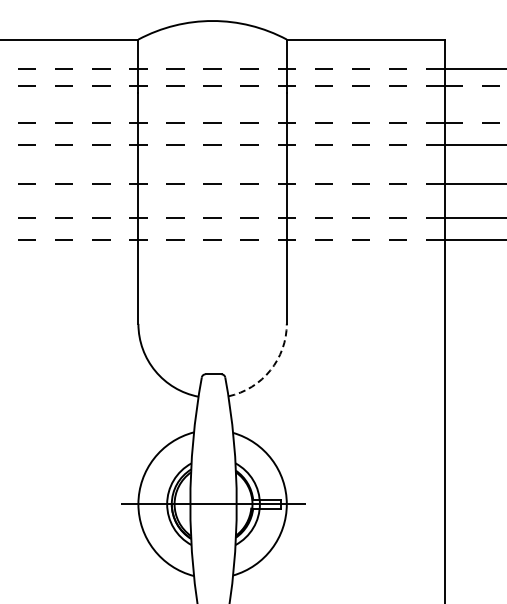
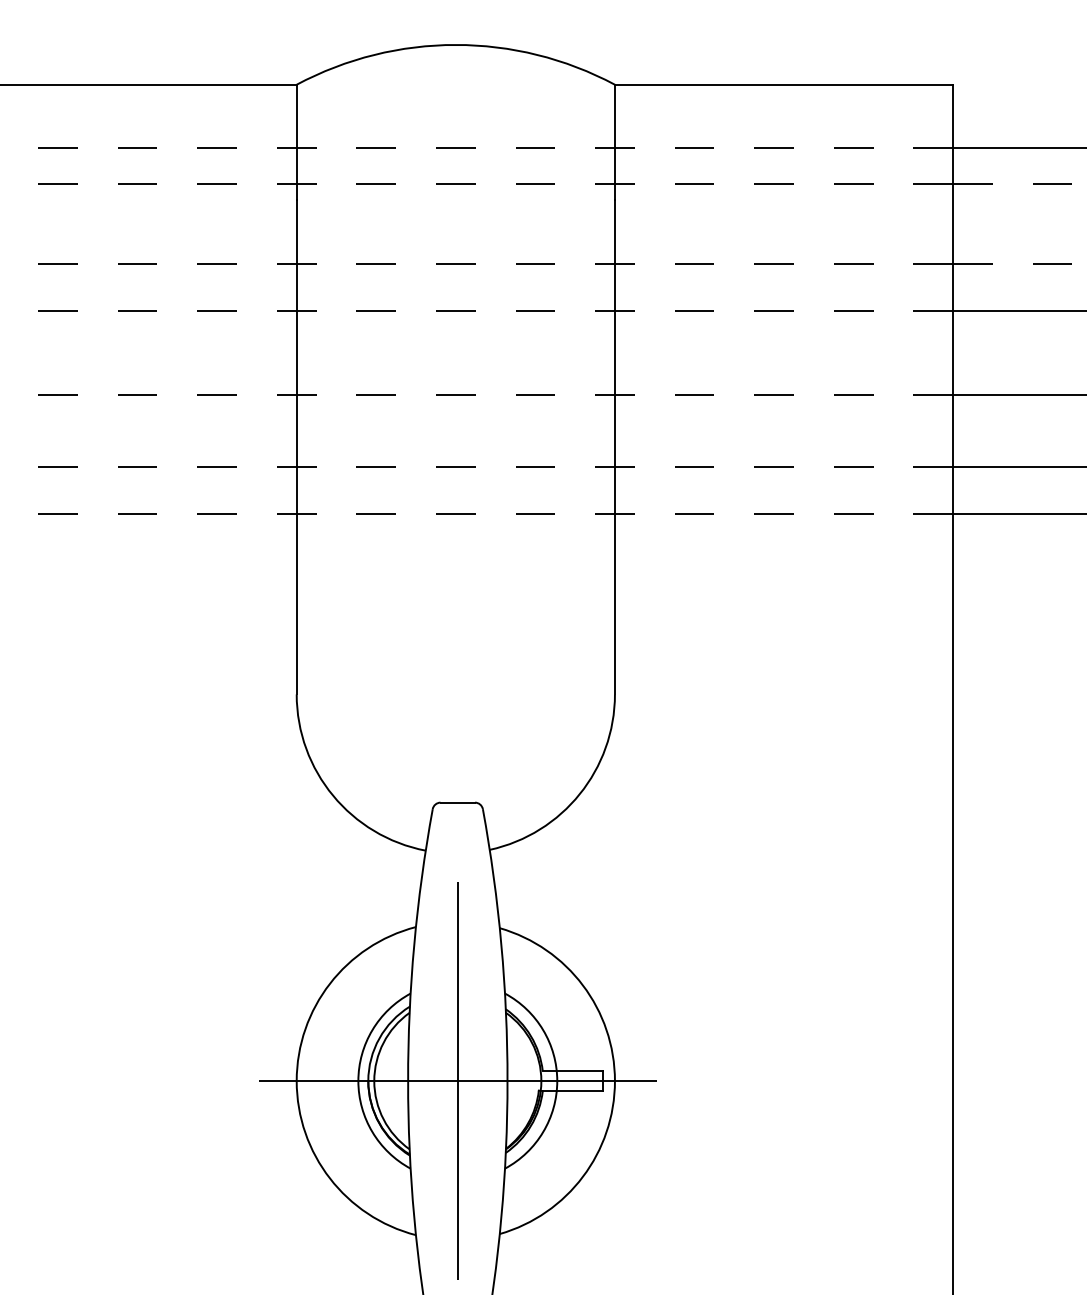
arc: (270, 370) -> (579, 794), dashed -> solid
line: (213, 503) -> (457, 1079), added

